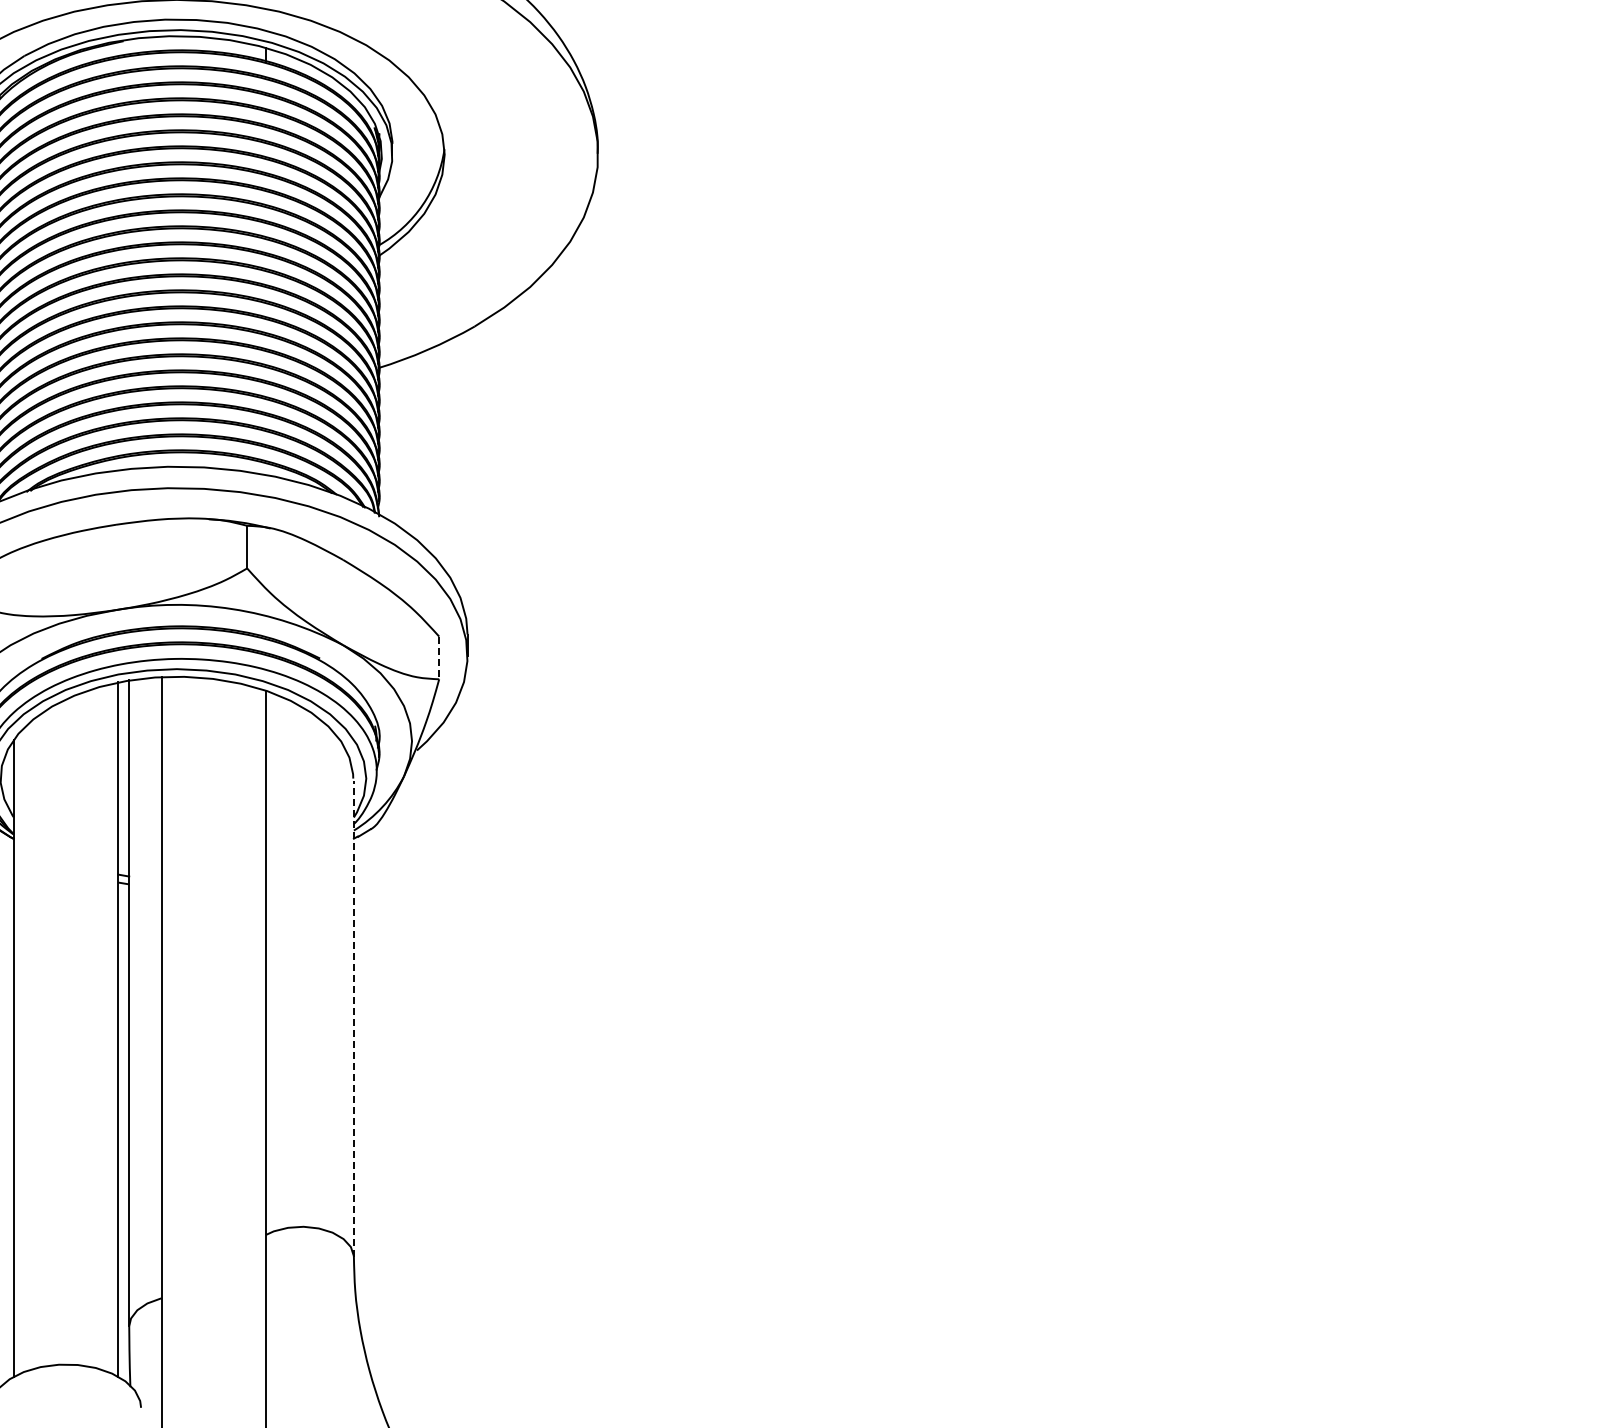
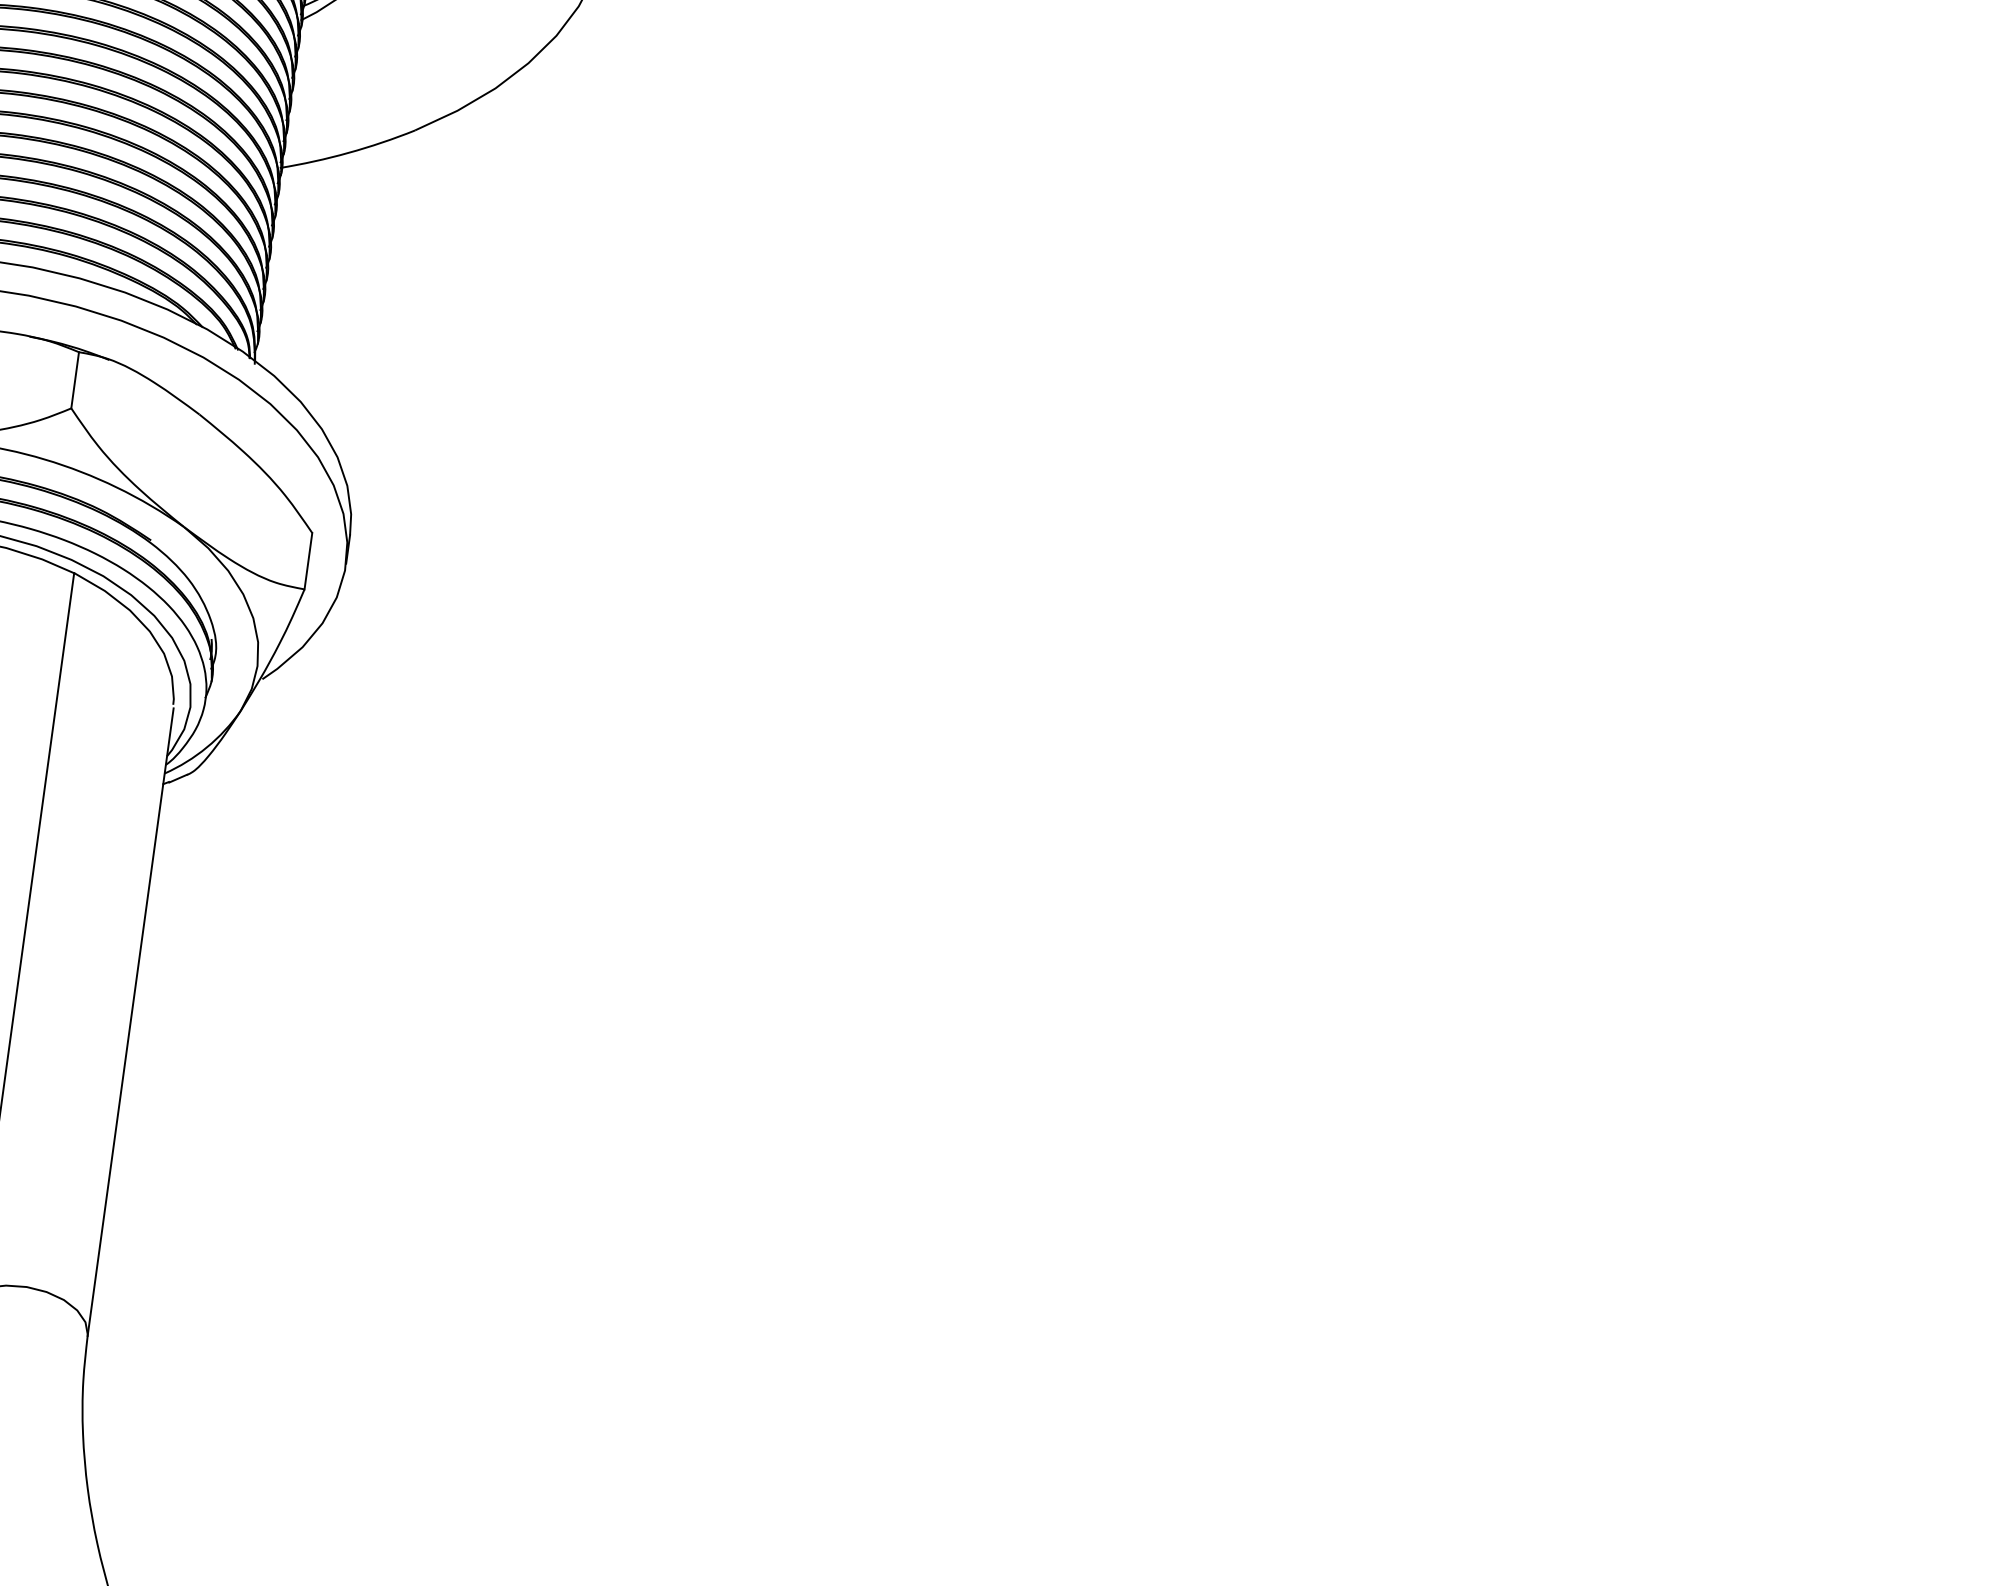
line: (439, 658) -> (308, 561), dashed -> solid
line: (353, 1019) -> (130, 1022), dashed -> solid

